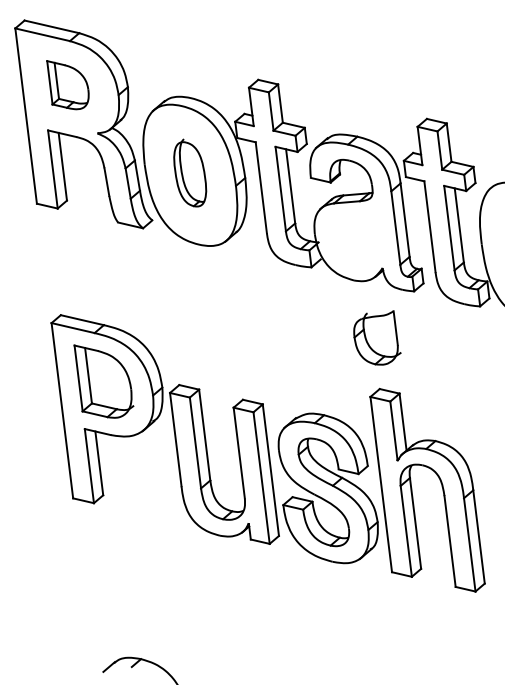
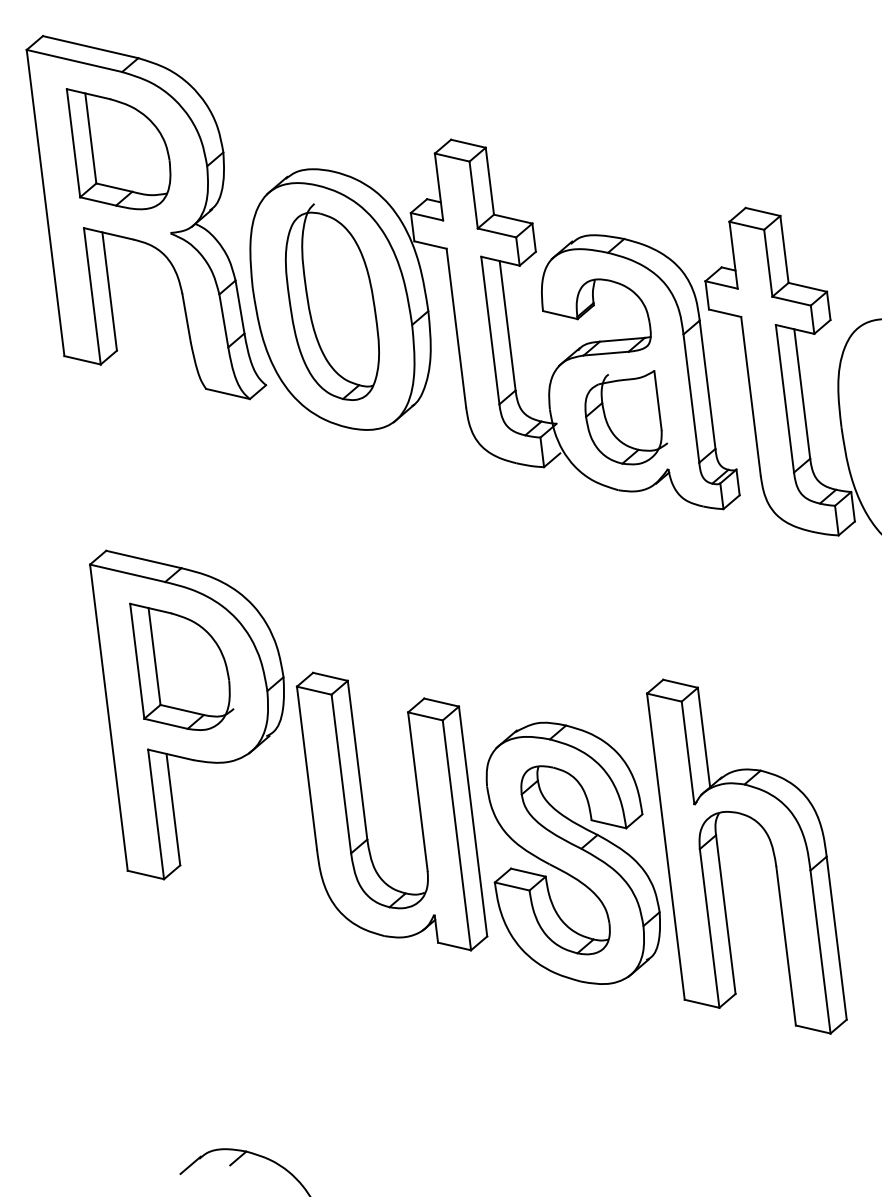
part: (67, 84) -> (117, 147), size x1.43
part: (189, 172) -> (330, 301), size x1.67
part: (377, 337) -> (626, 416), moved

